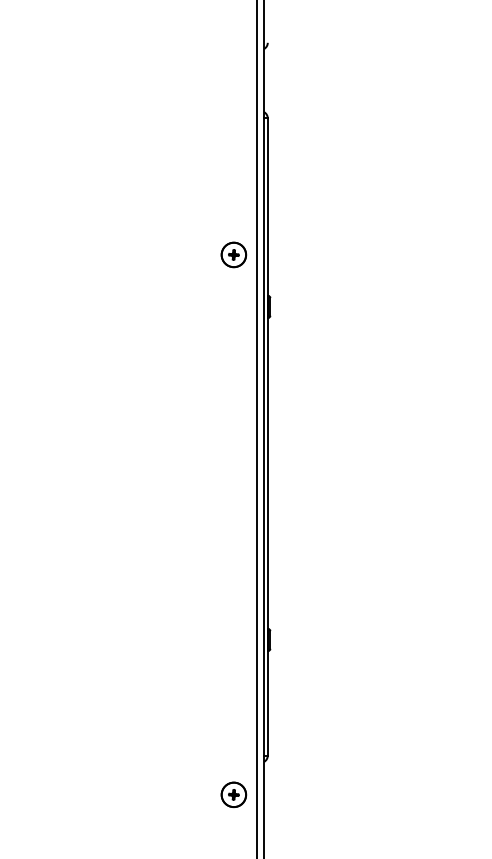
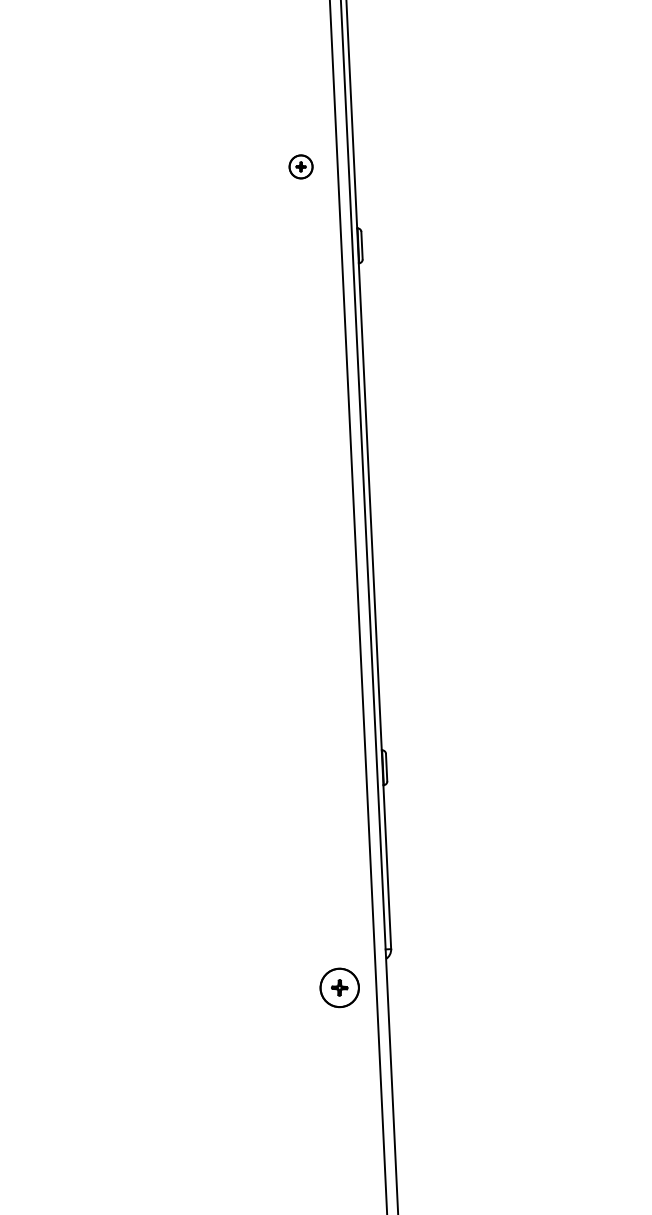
part: (233, 254) -> (300, 166), size x0.6
part: (233, 794) -> (339, 987), moved

